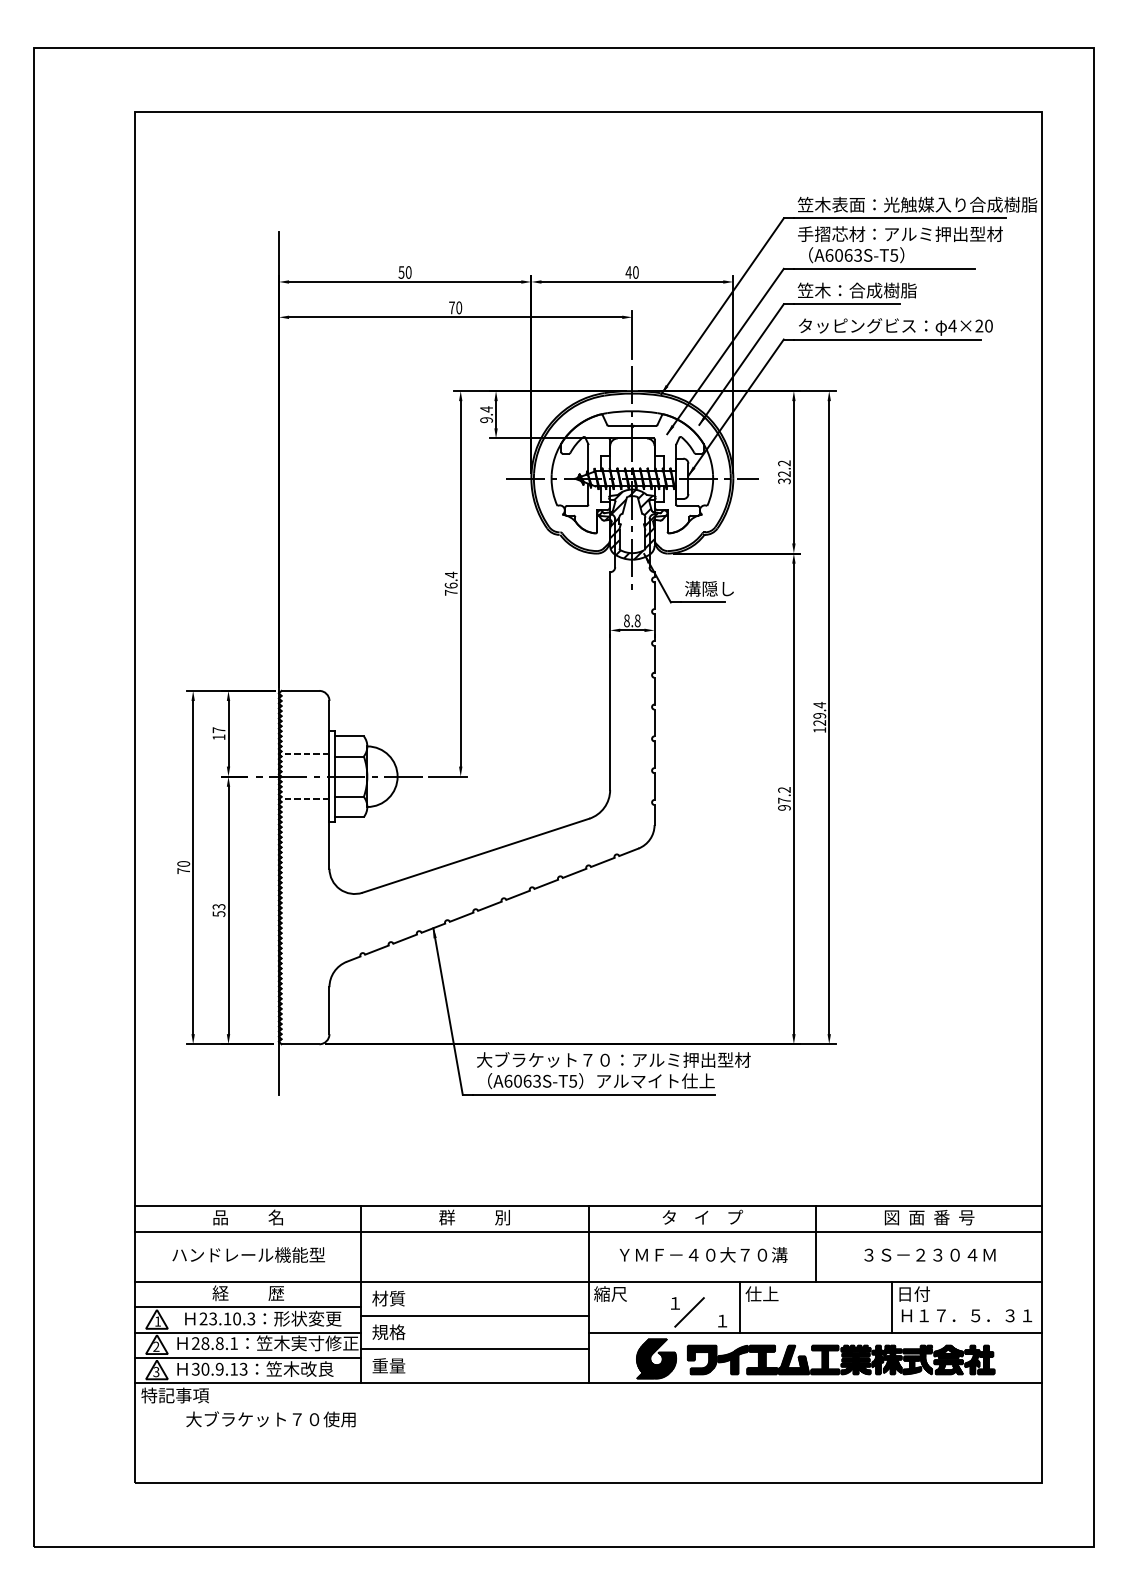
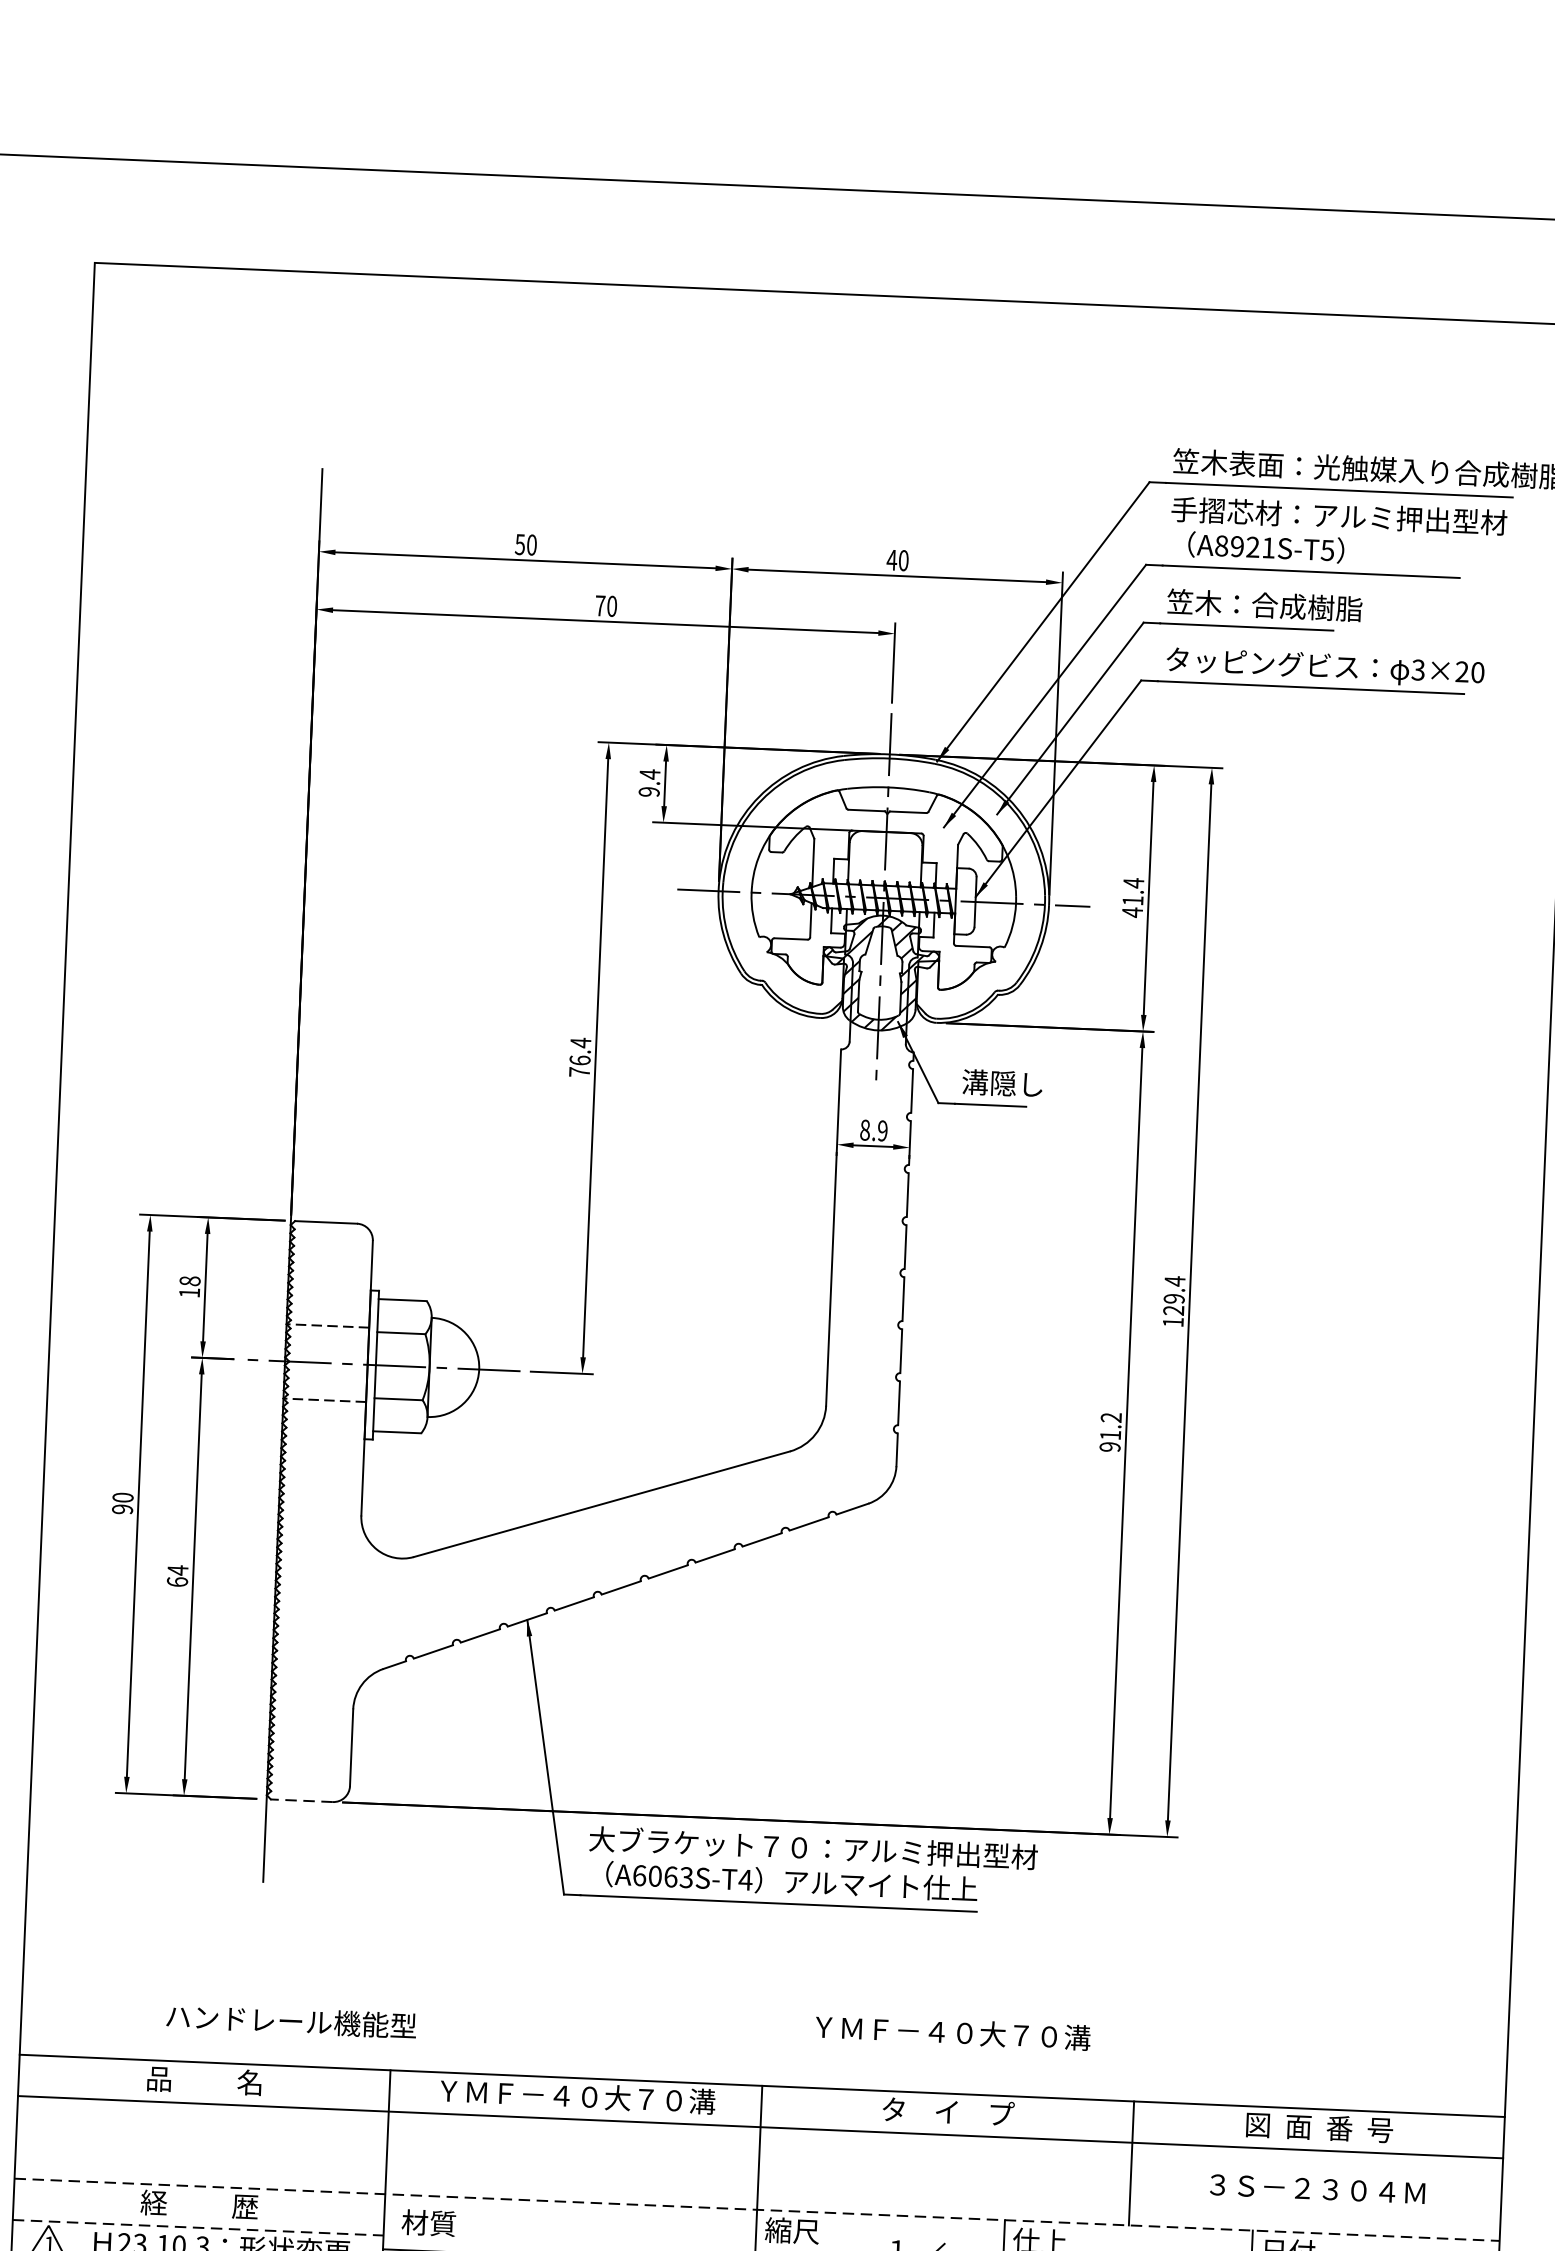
text: (843, 255) -> (1244, 547), A6063S-T5 -> A8921S-T5
text: (952, 325) -> (1418, 669), 4×20 -> 3×20
text: (784, 472) -> (1133, 898), 32.2 -> 41.4
text: (637, 620) -> (882, 1130), 8.8 -> 8.9
text: (218, 730) -> (189, 1281), 17 -> 18
text: (784, 800) -> (1110, 1434), 97.2 -> 91.2
text: (183, 871) -> (122, 1509), 70 -> 90
text: (218, 909) -> (176, 1574), 53 -> 64
line: (300, 1044) -> (301, 1801), solid -> dashed
text: (572, 1081) -> (744, 1880), A6063S-T5 -> A6063S-T4
text: (476, 1217) -> (578, 2096), 群          別 -> ＹＭＦ－４０大７０溝
text: (248, 1254) -> (291, 2020), moved
text: (703, 1254) -> (952, 2031), moved
line: (588, 1282) -> (756, 2210), solid -> dashed
line: (248, 1307) -> (198, 2228), solid -> dashed

